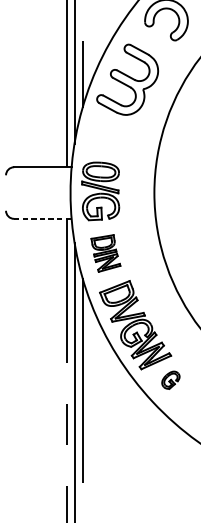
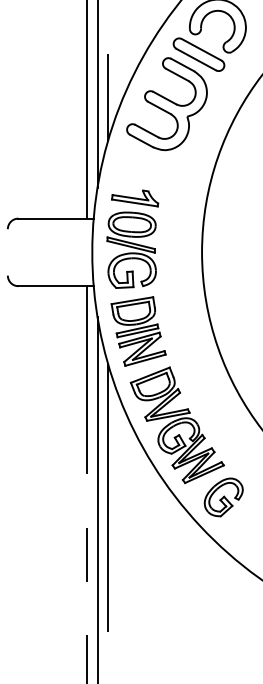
part: (151, 41) -> (198, 54), added
part: (103, 151) -> (135, 198), added
line: (43, 219) -> (56, 286), dashed -> solid
part: (105, 253) -> (138, 331), size x1.43
part: (170, 380) -> (223, 497), size x1.67

